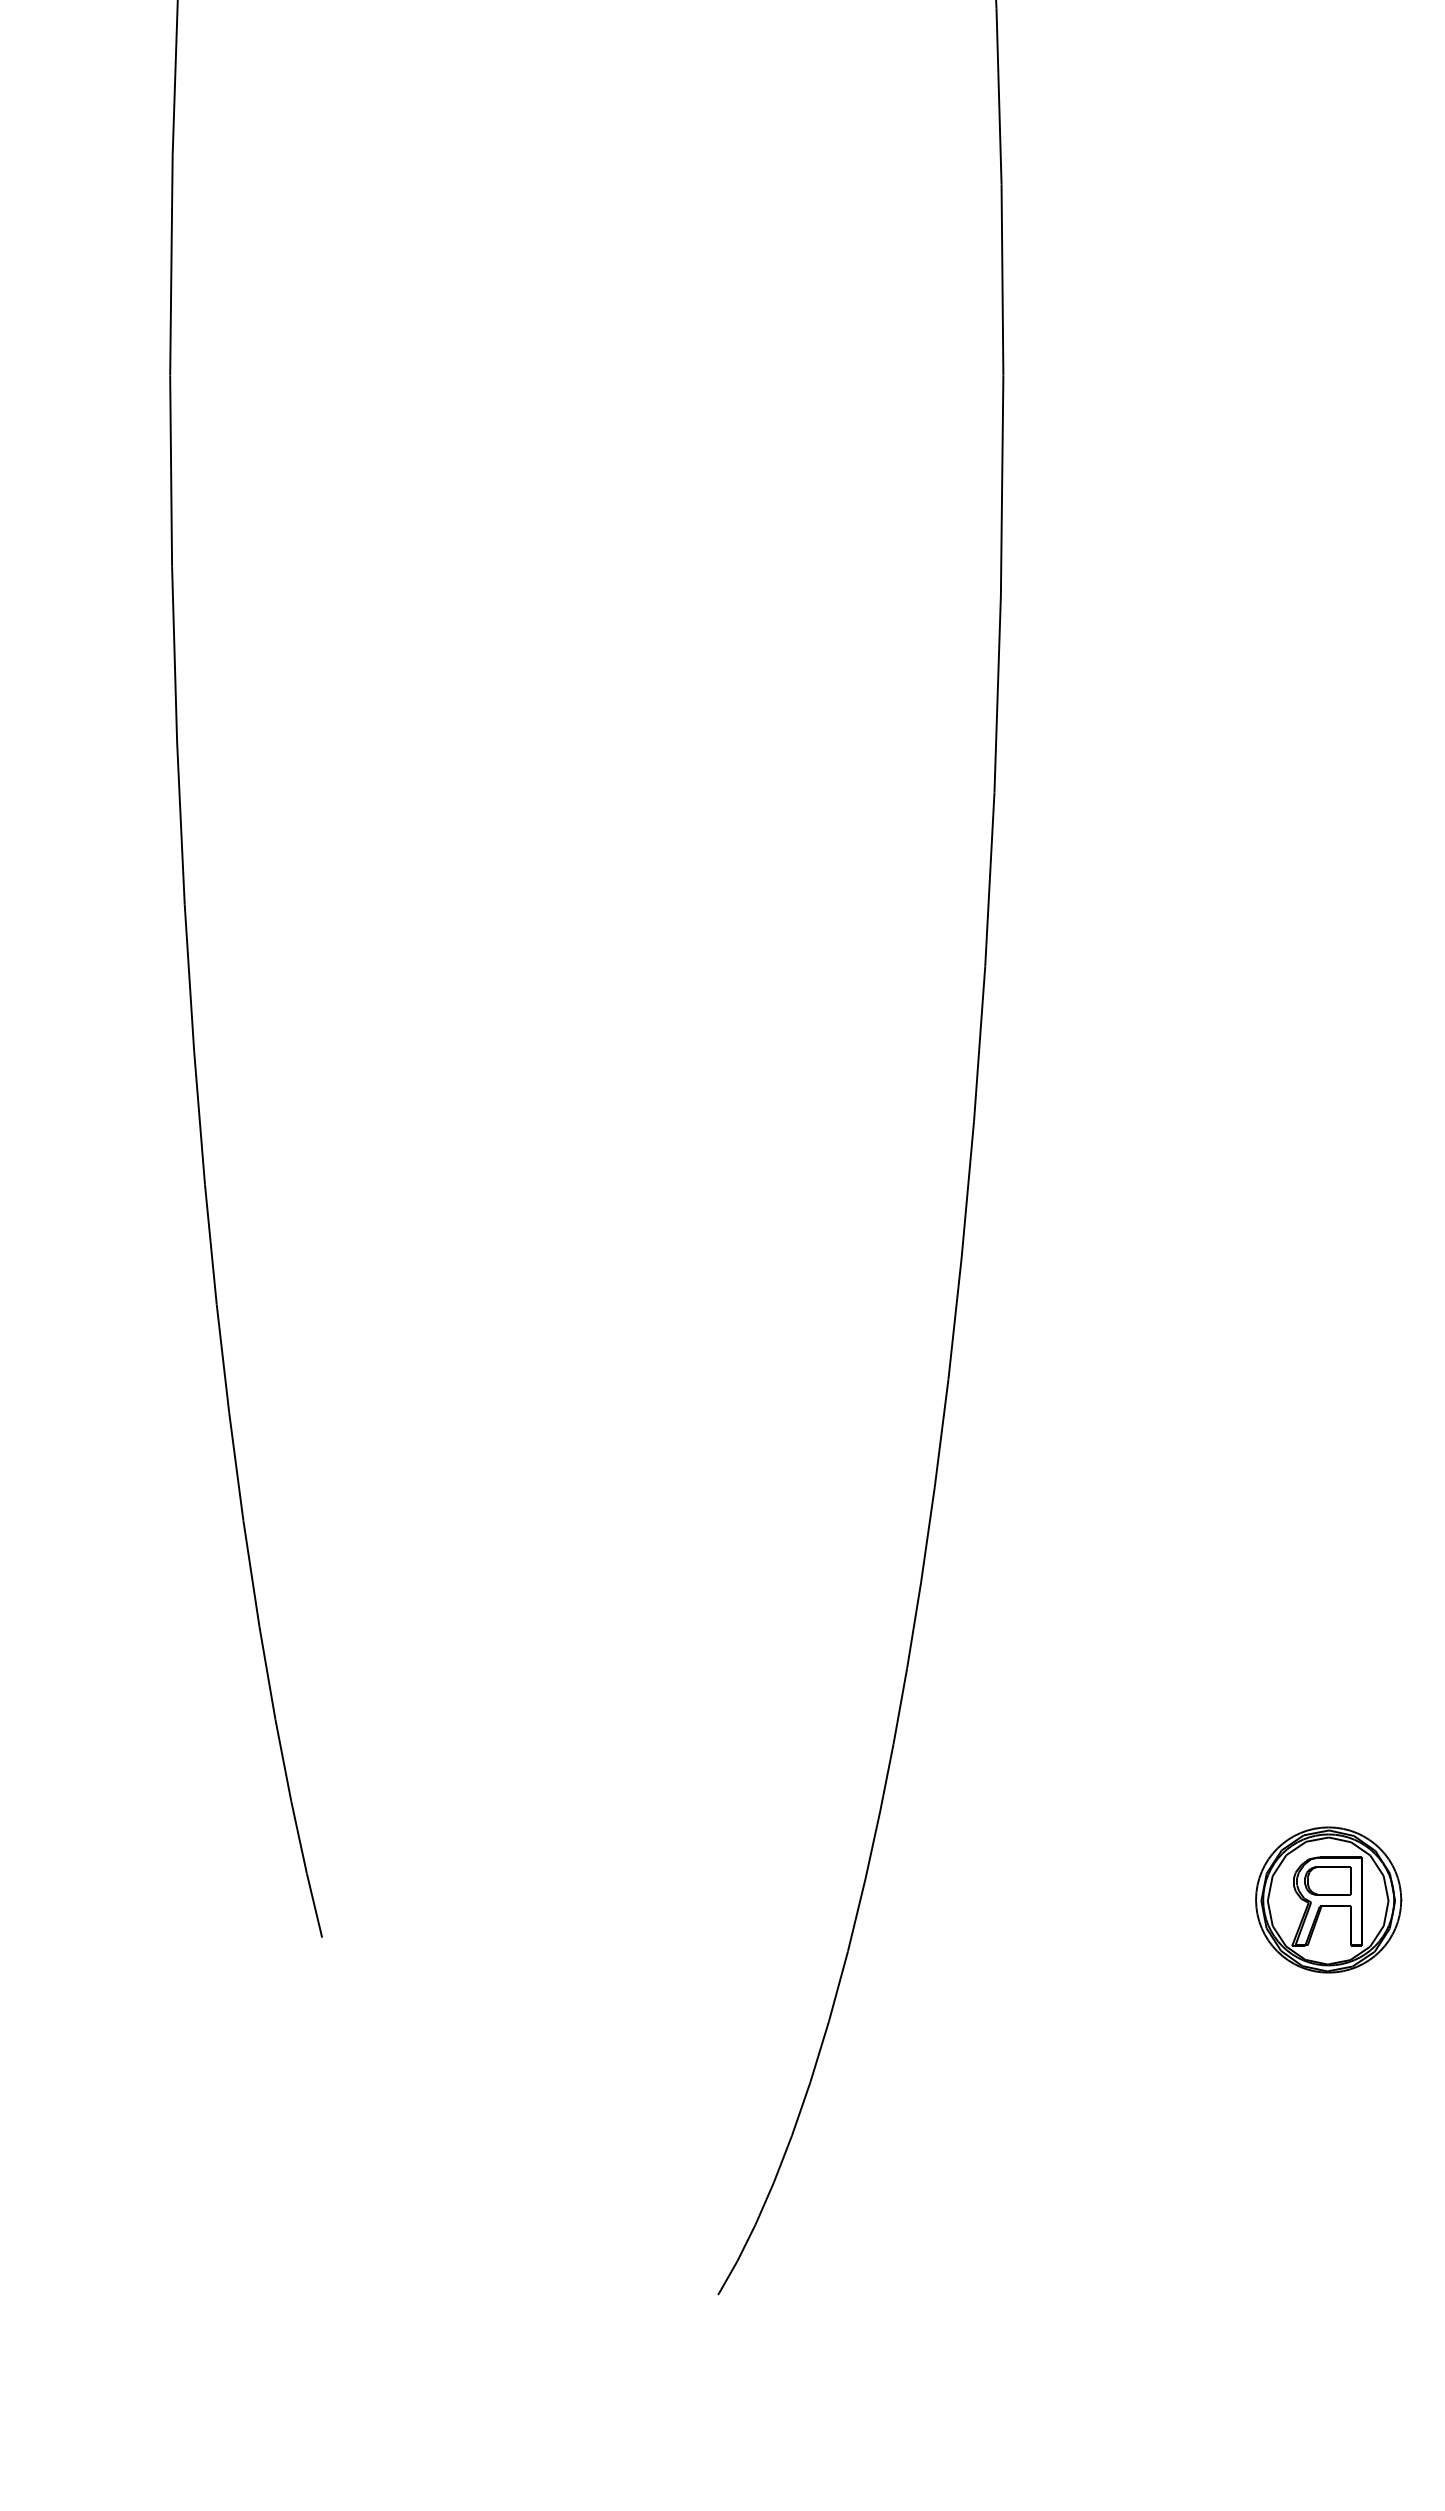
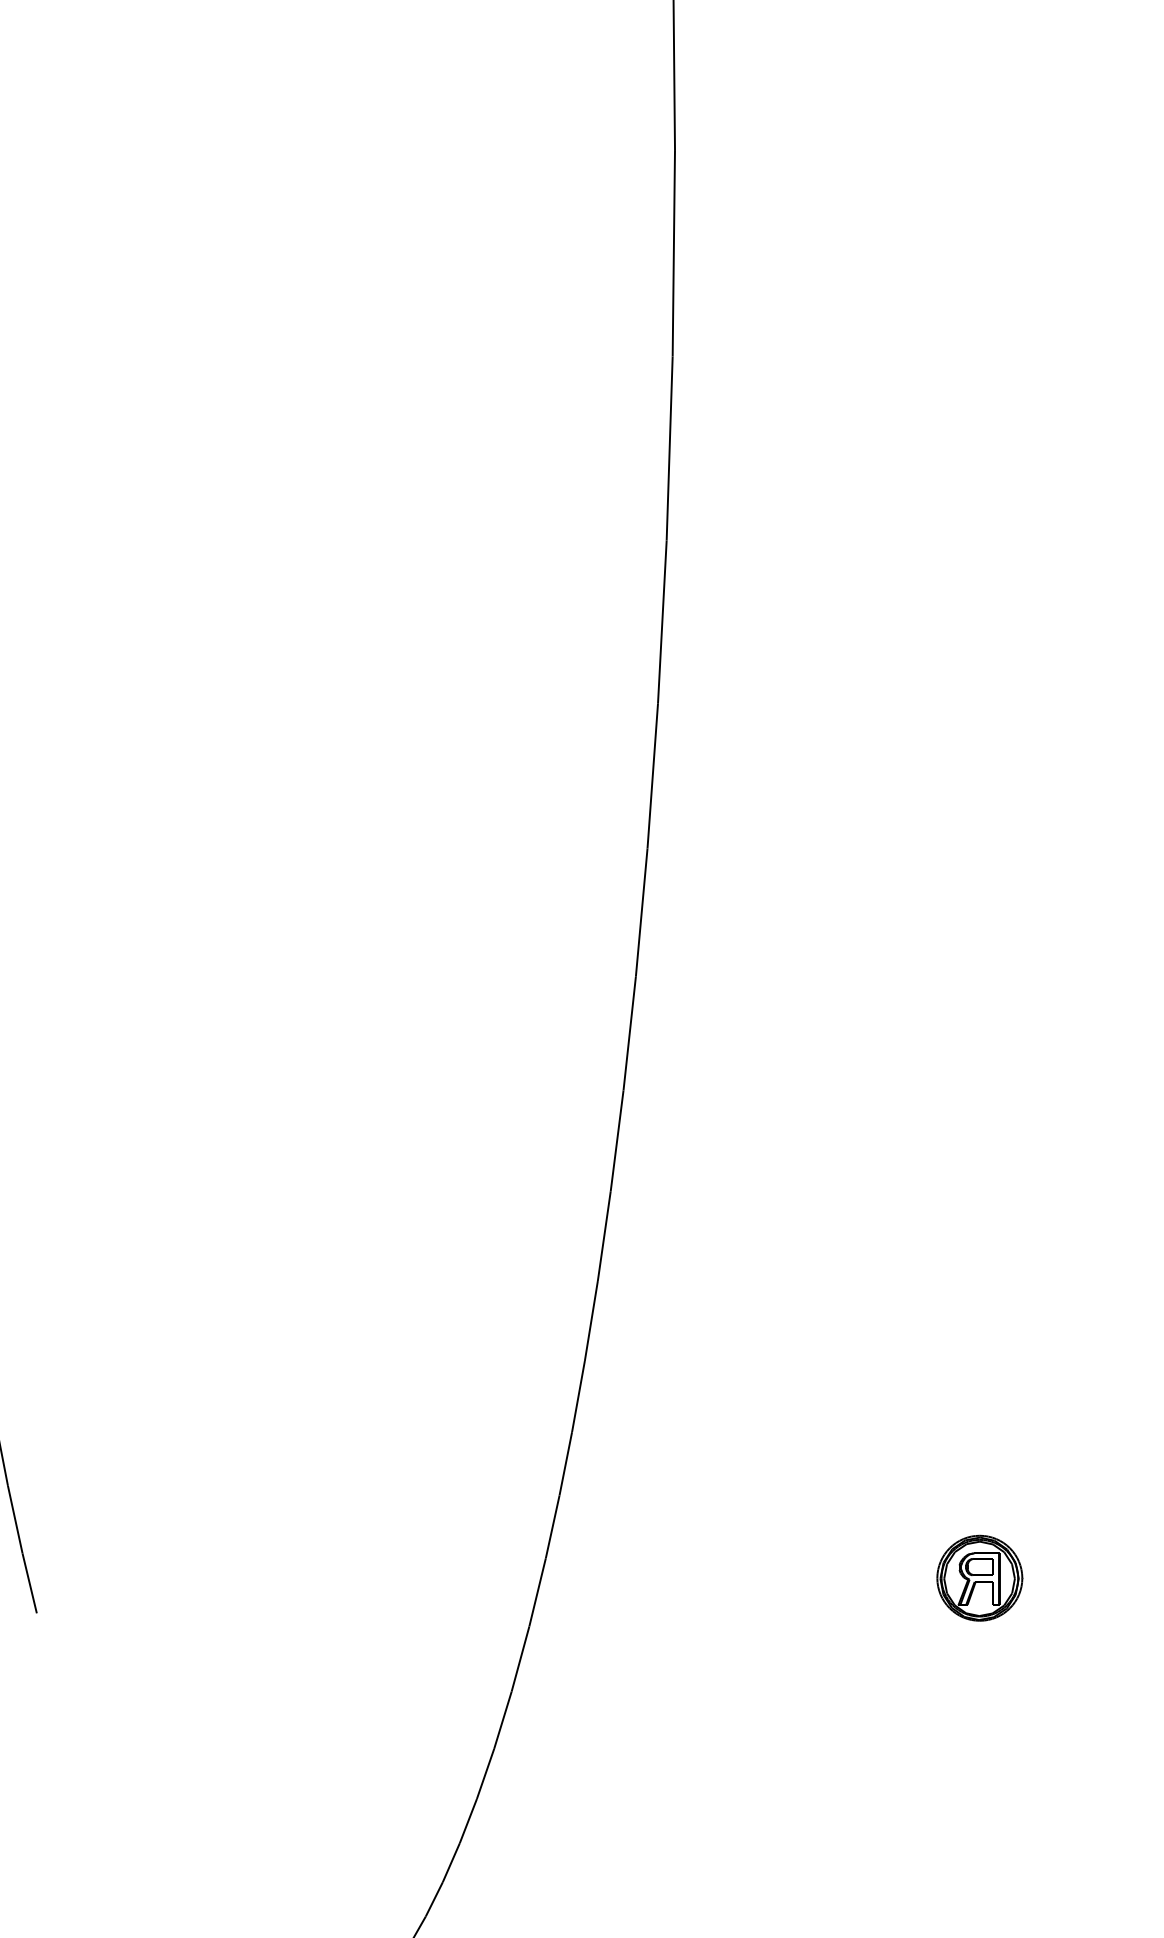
part: (1328, 1900) -> (979, 1578), size x0.62

